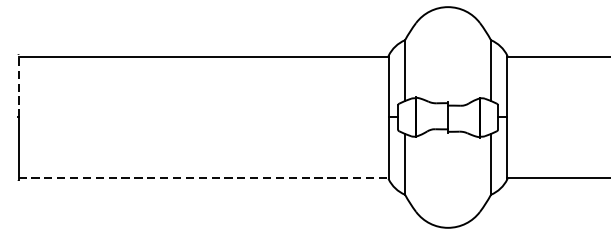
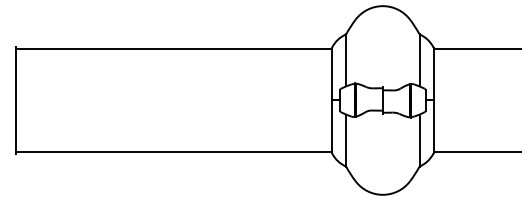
line: (18, 85) -> (15, 73), dashed -> solid
line: (204, 178) -> (174, 152), dashed -> solid

